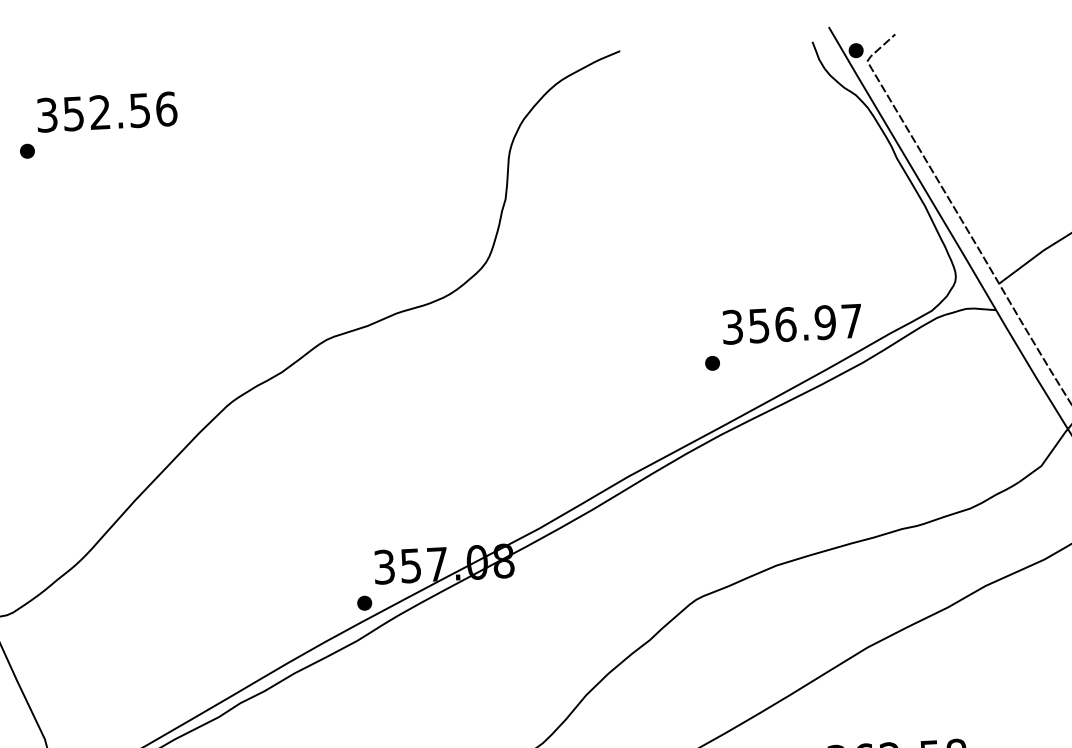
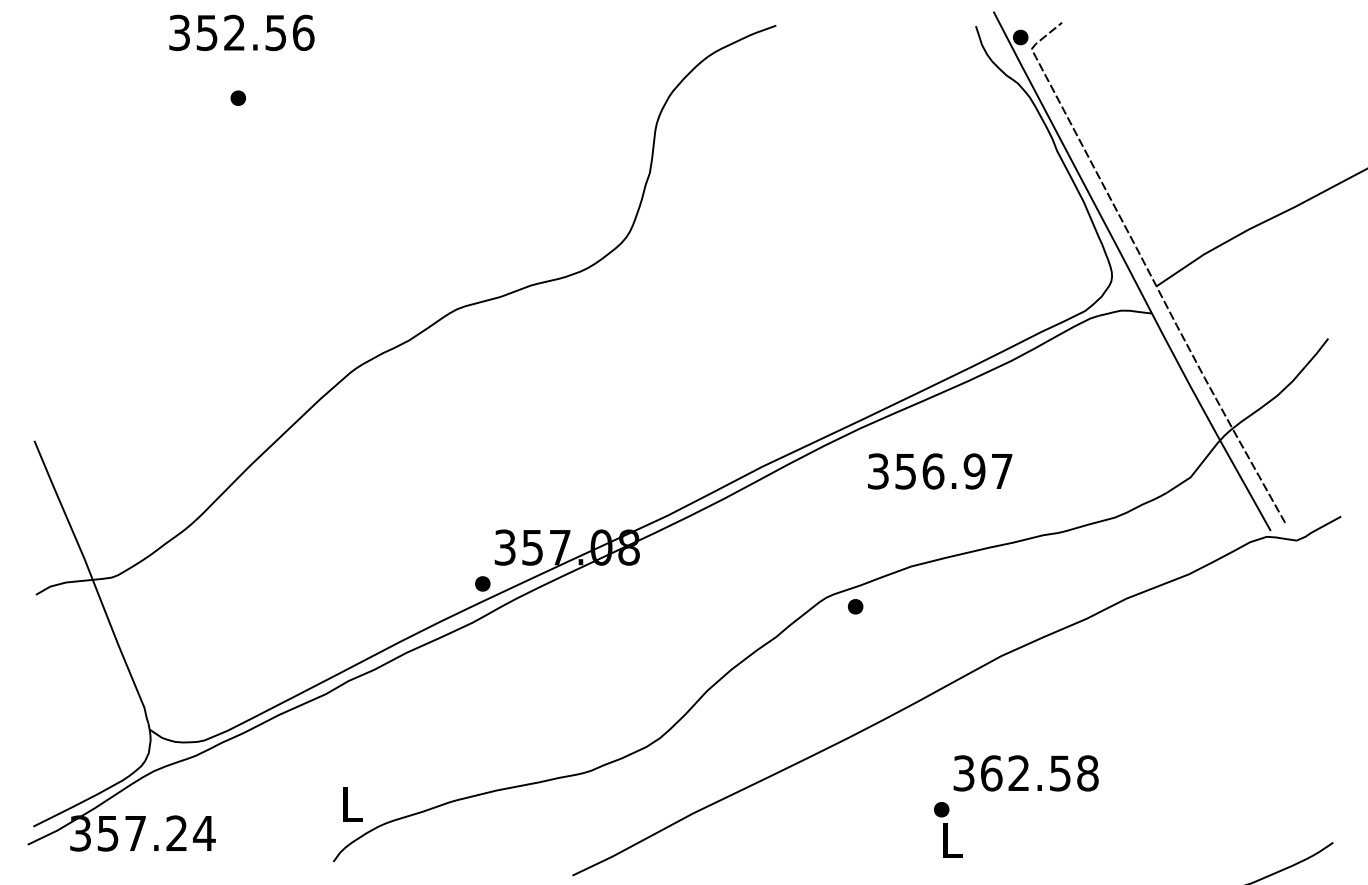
text: (106, 111) -> (241, 32), moved
part: (26, 150) -> (237, 97), moved
text: (792, 324) -> (940, 471), moved
part: (712, 363) -> (855, 606), moved

